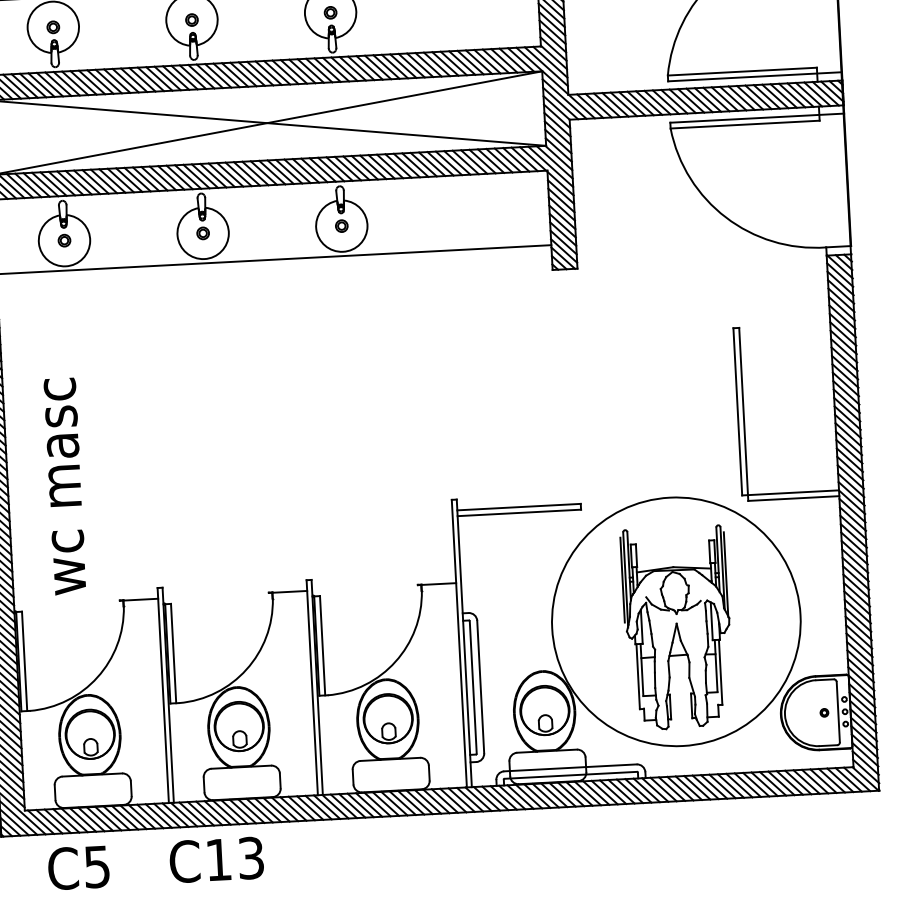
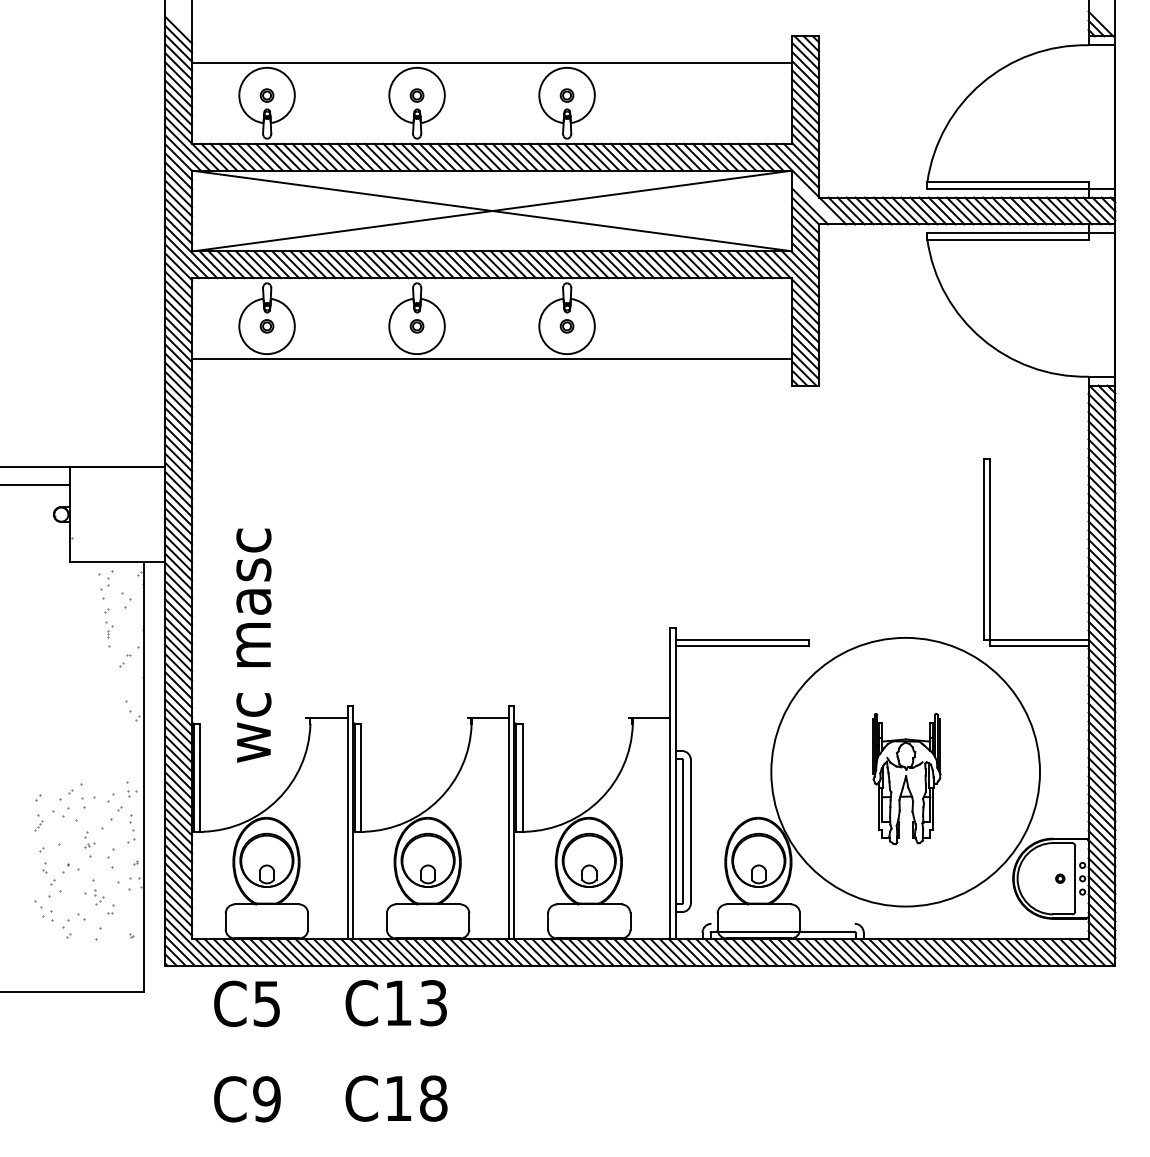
line: (564, 98) -> (814, 201), removed
text: (64, 486) -> (253, 645), moved
part: (677, 627) -> (906, 778), size x0.6
line: (569, 767) -> (782, 923), removed

